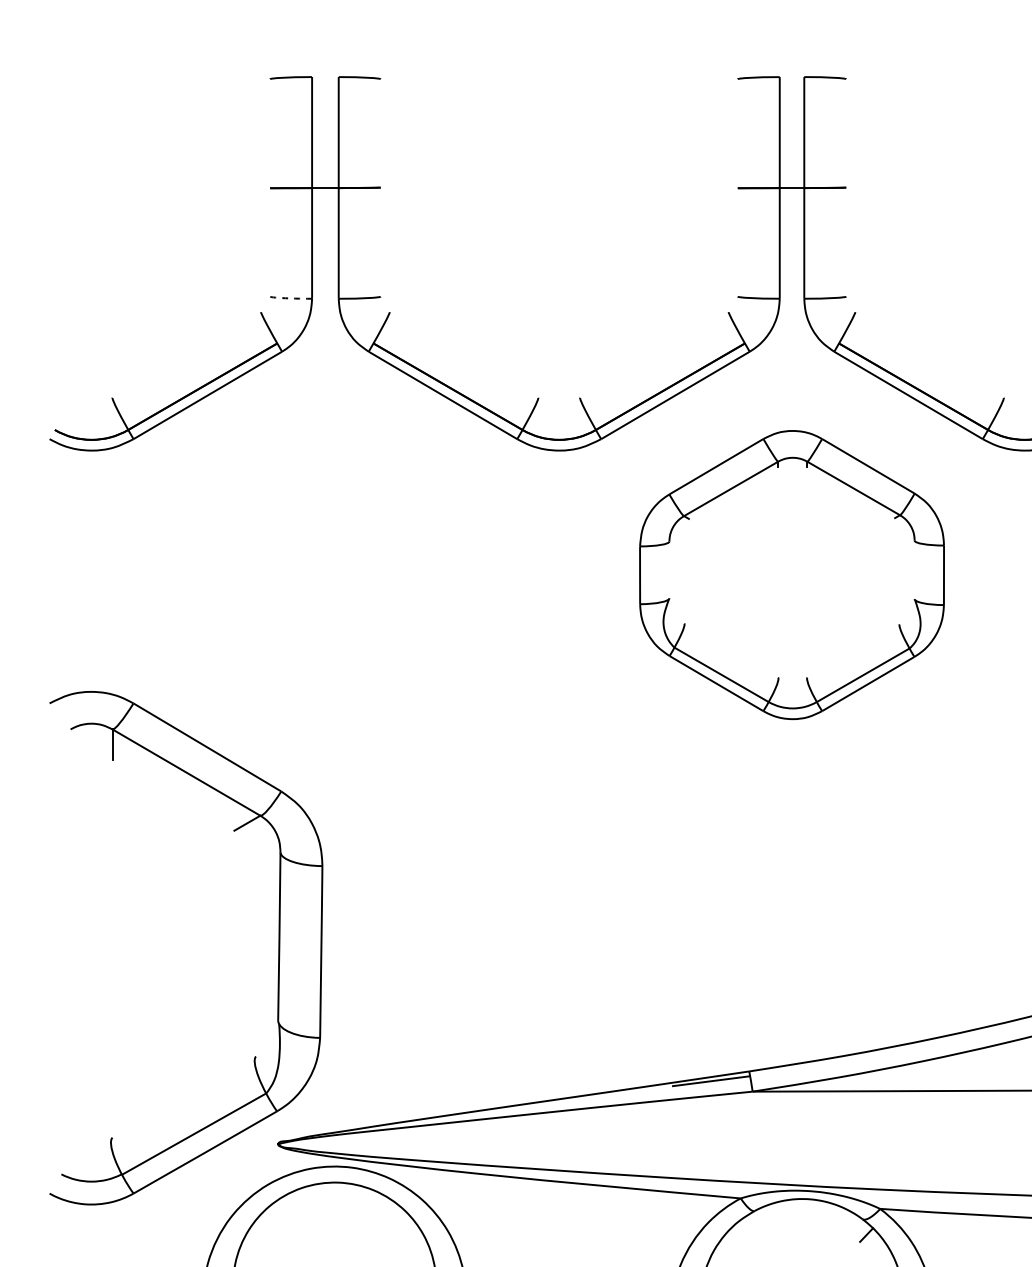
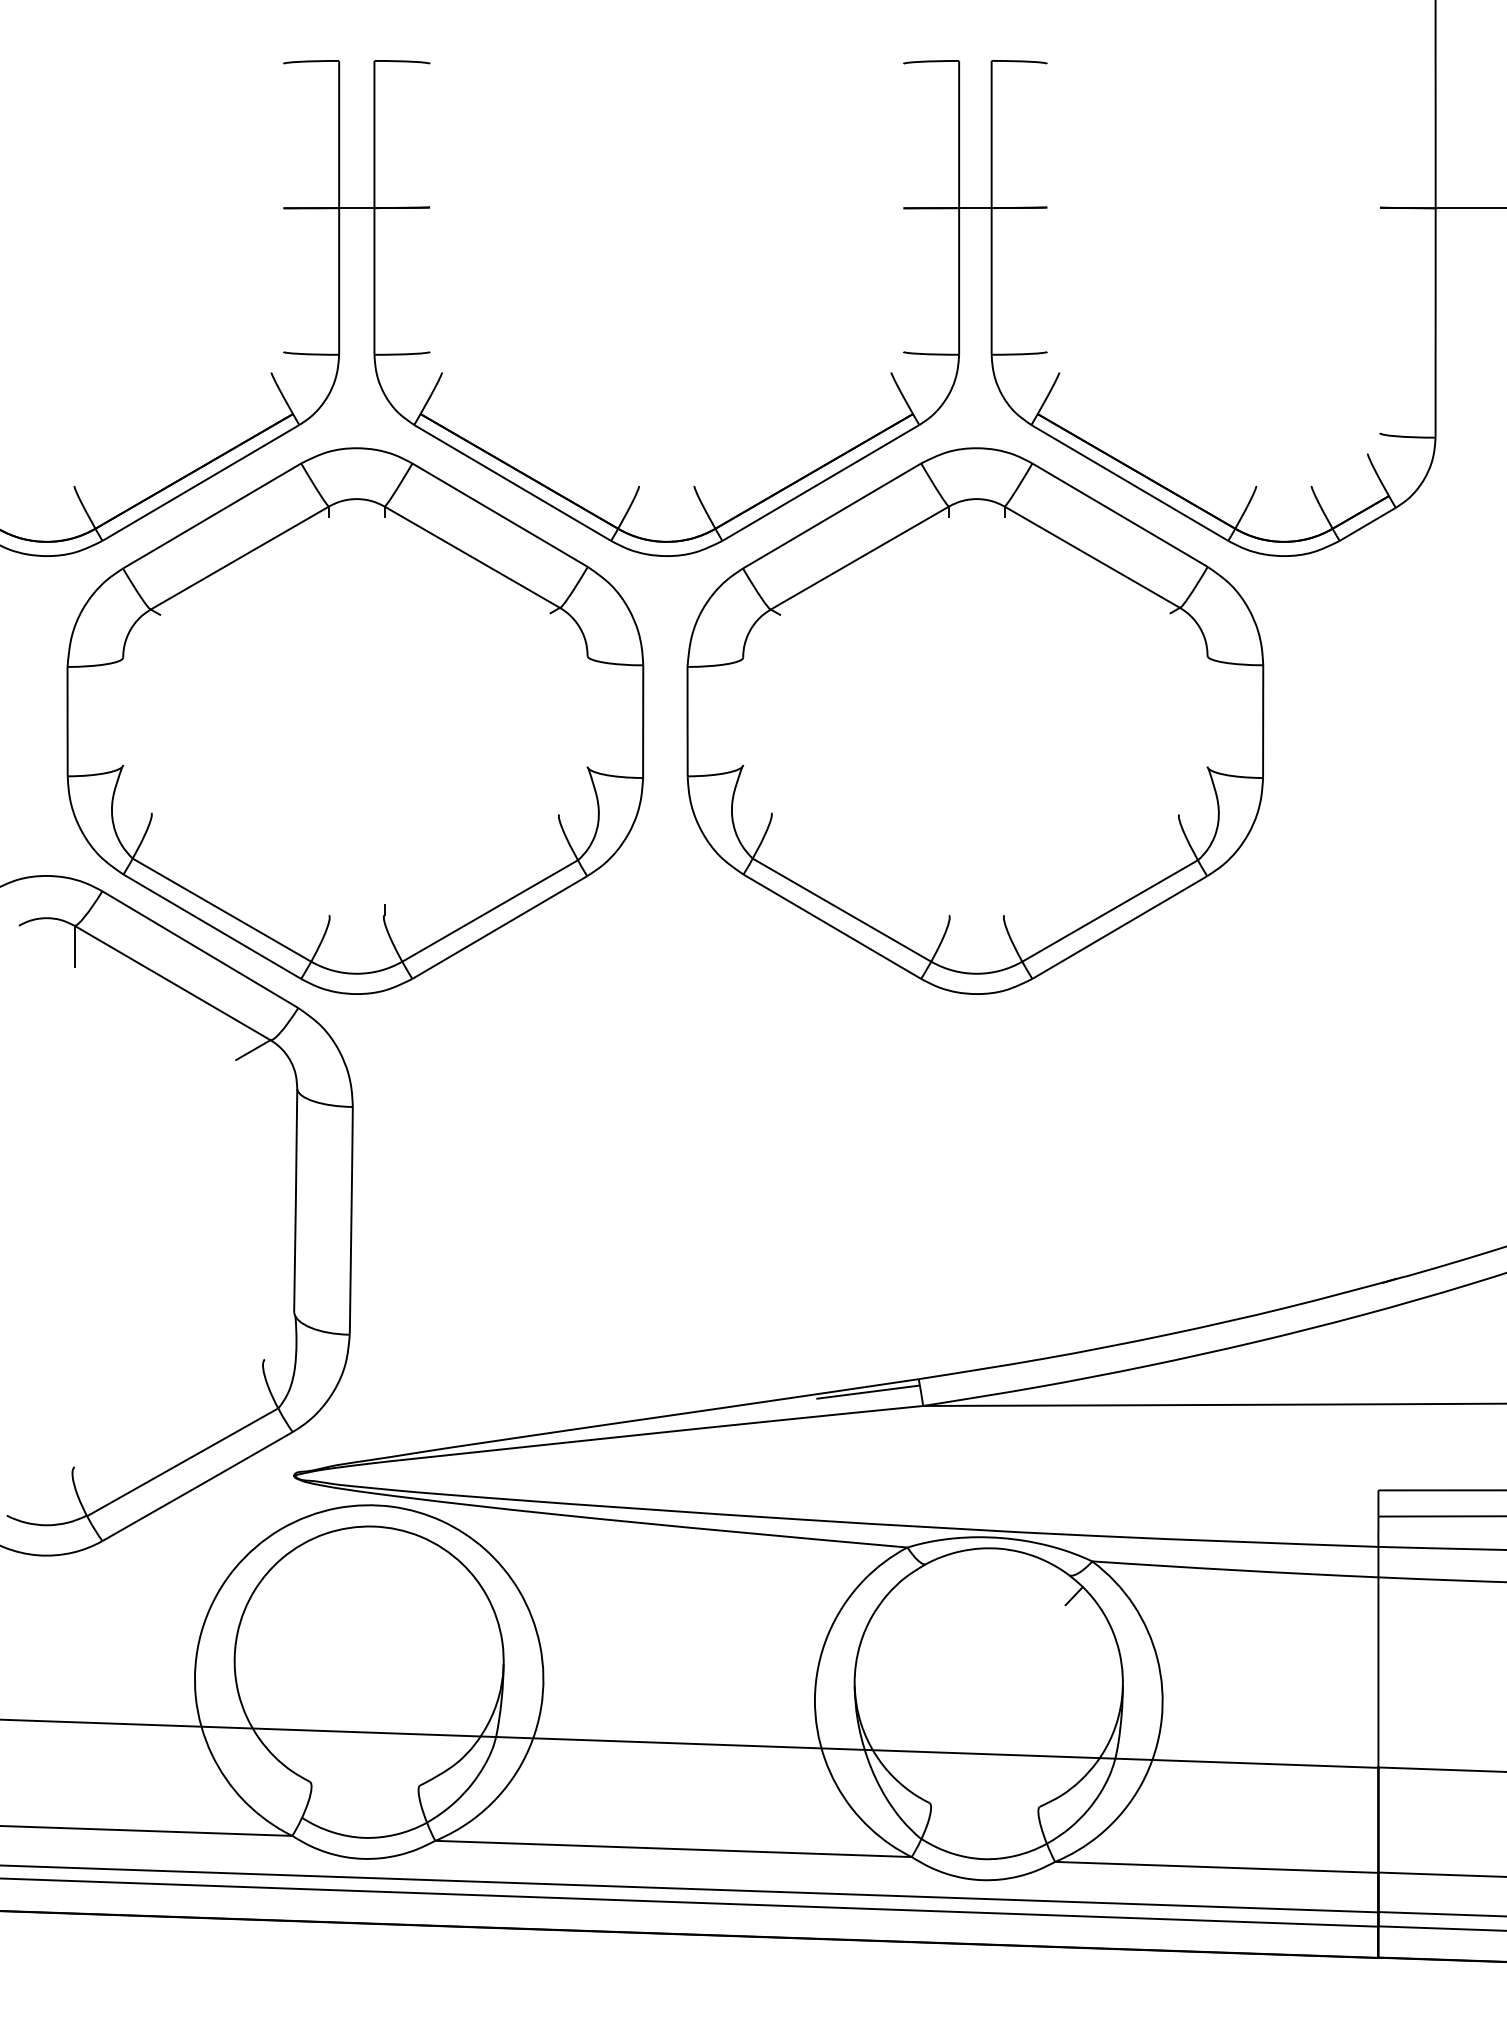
arc: (288, 298) -> (308, 354), dashed -> solid
part: (324, 574) -> (355, 720), added
part: (792, 574) -> (975, 720), size x1.43

